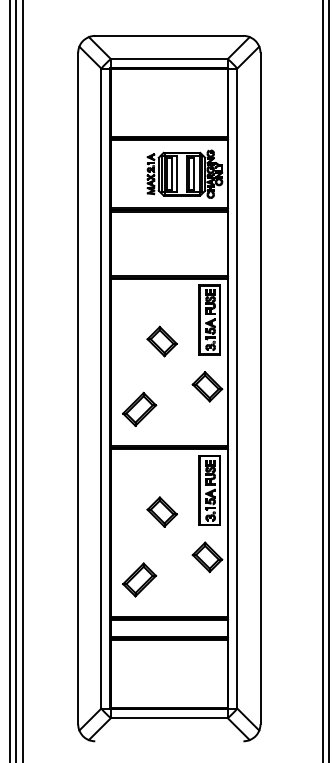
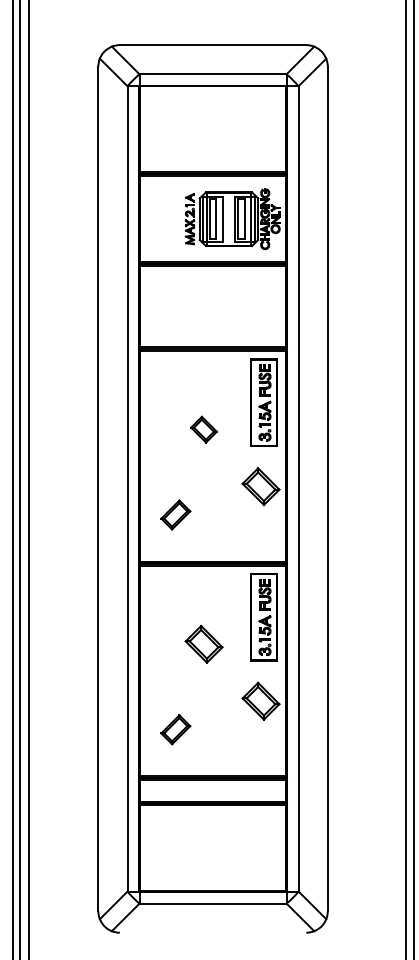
part: (161, 341) -> (203, 429), size x0.7
part: (139, 408) -> (175, 513), size x0.7
part: (139, 579) -> (175, 729), size x0.7

